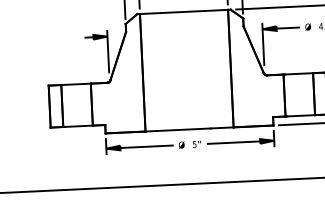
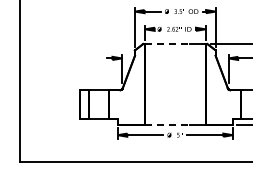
line: (172, 13) -> (167, 44), solid -> dashed
line: (178, 129) -> (167, 124), solid -> dashed

